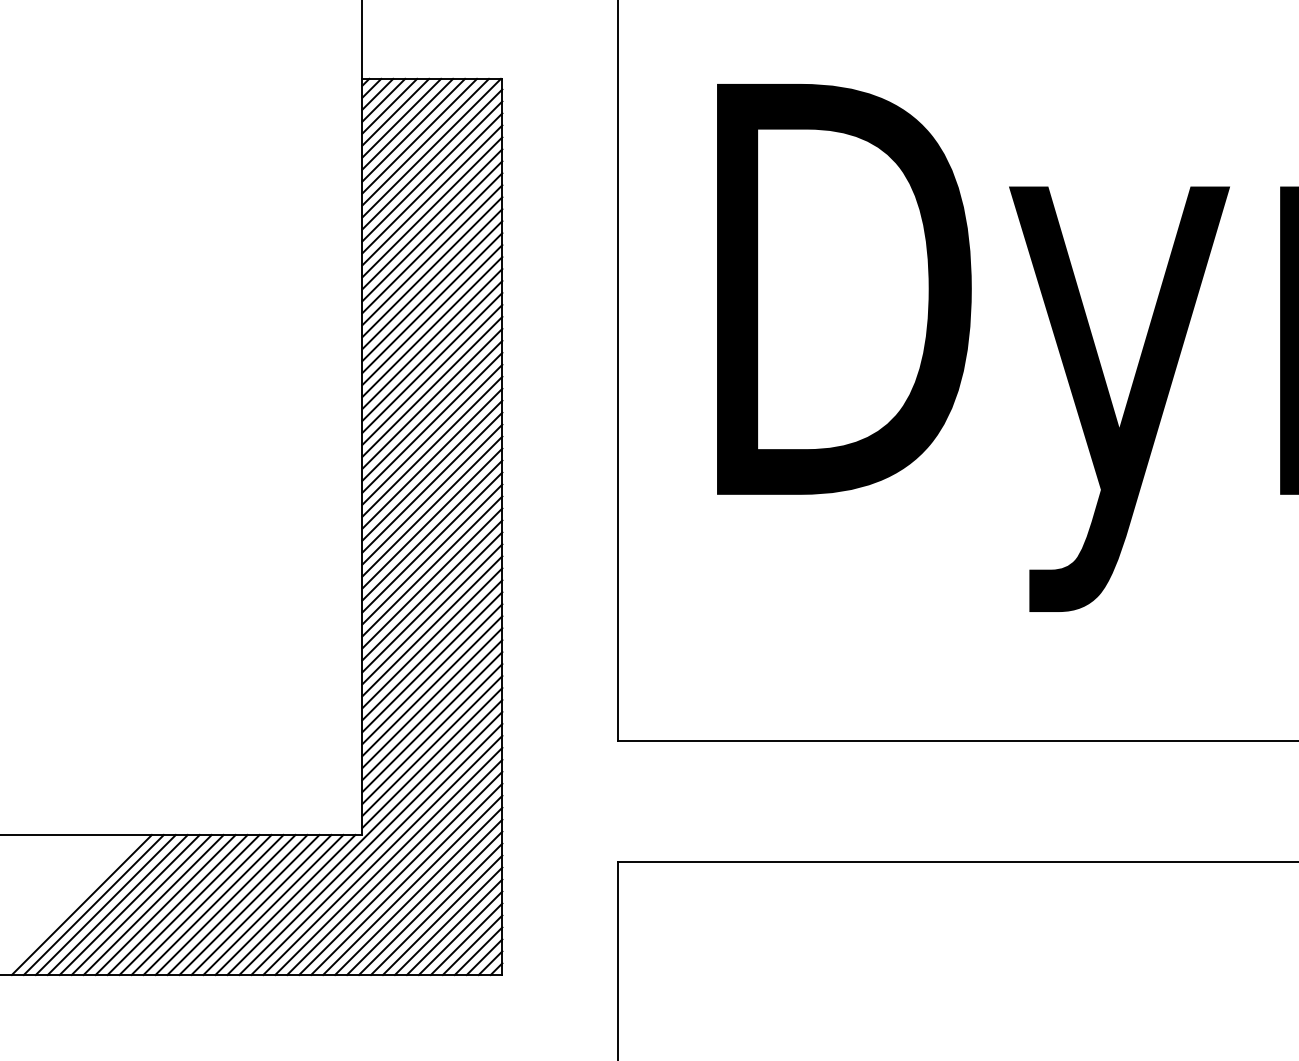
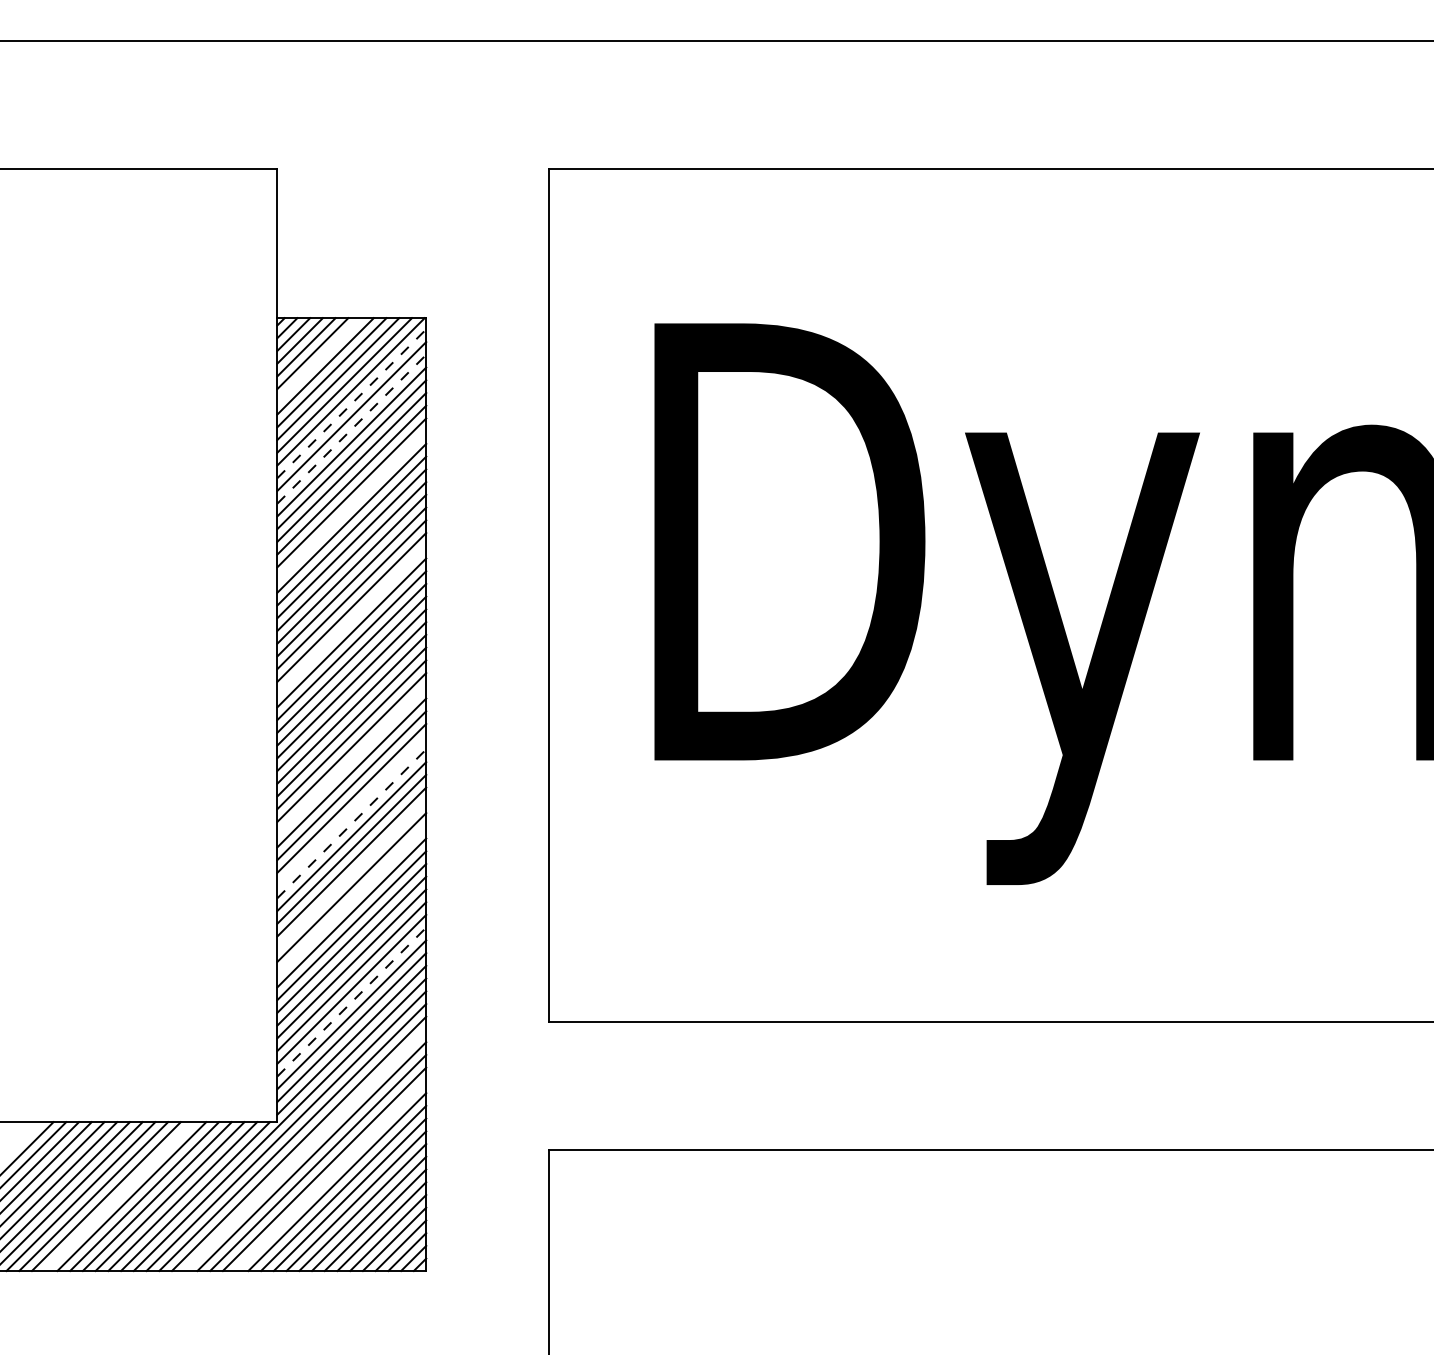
line: (401, 117) -> (319, 359), removed
line: (433, 159) -> (352, 403), solid -> dashed
line: (433, 182) -> (352, 428), solid -> dashed
line: (432, 255) -> (351, 505), removed
line: (432, 362) -> (351, 619), removed
line: (432, 493) -> (351, 759), removed
line: (432, 541) -> (351, 810), removed
line: (433, 554) -> (352, 823), solid -> dashed
line: (432, 602) -> (351, 874), removed
line: (432, 625) -> (351, 899), removed
line: (433, 721) -> (352, 1001), solid -> dashed
line: (388, 861) -> (305, 1150), removed
line: (412, 885) -> (330, 1175), removed
line: (212, 904) -> (118, 1196), removed

